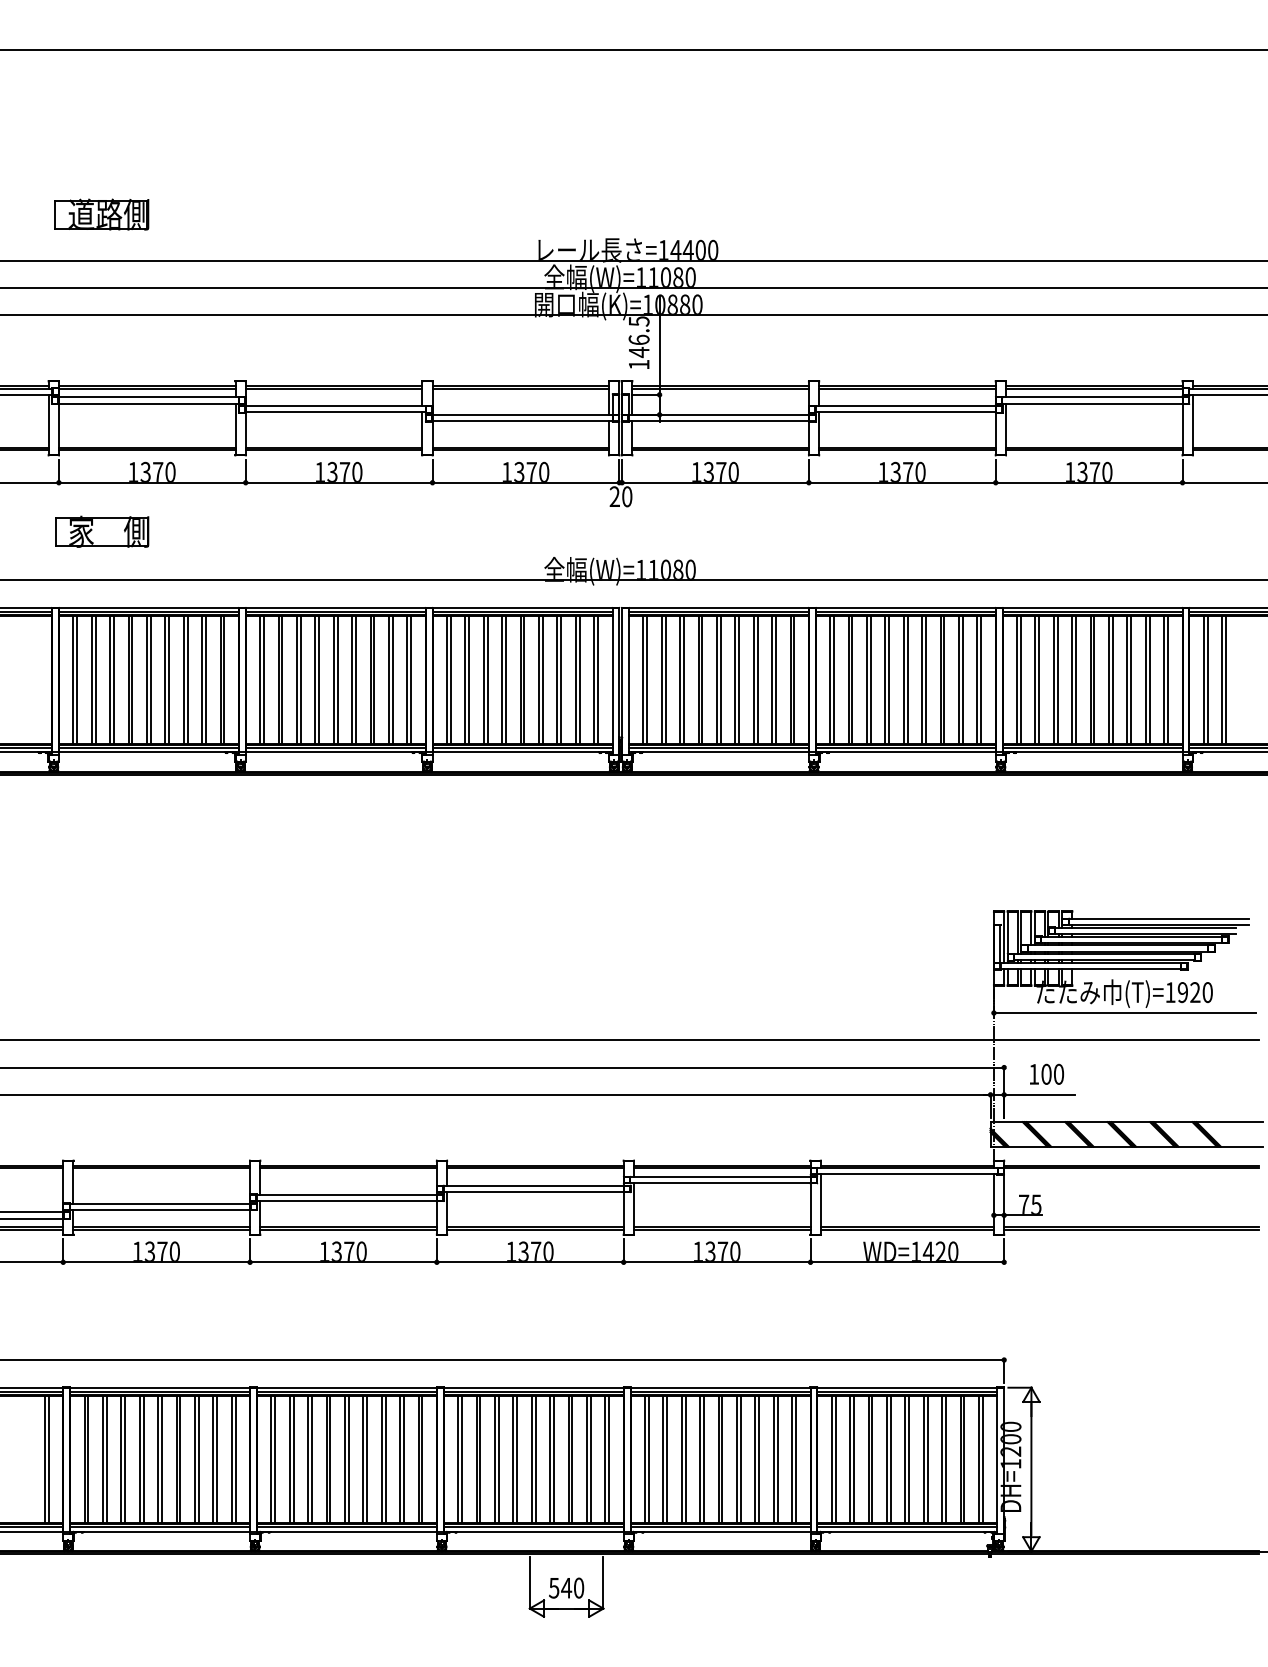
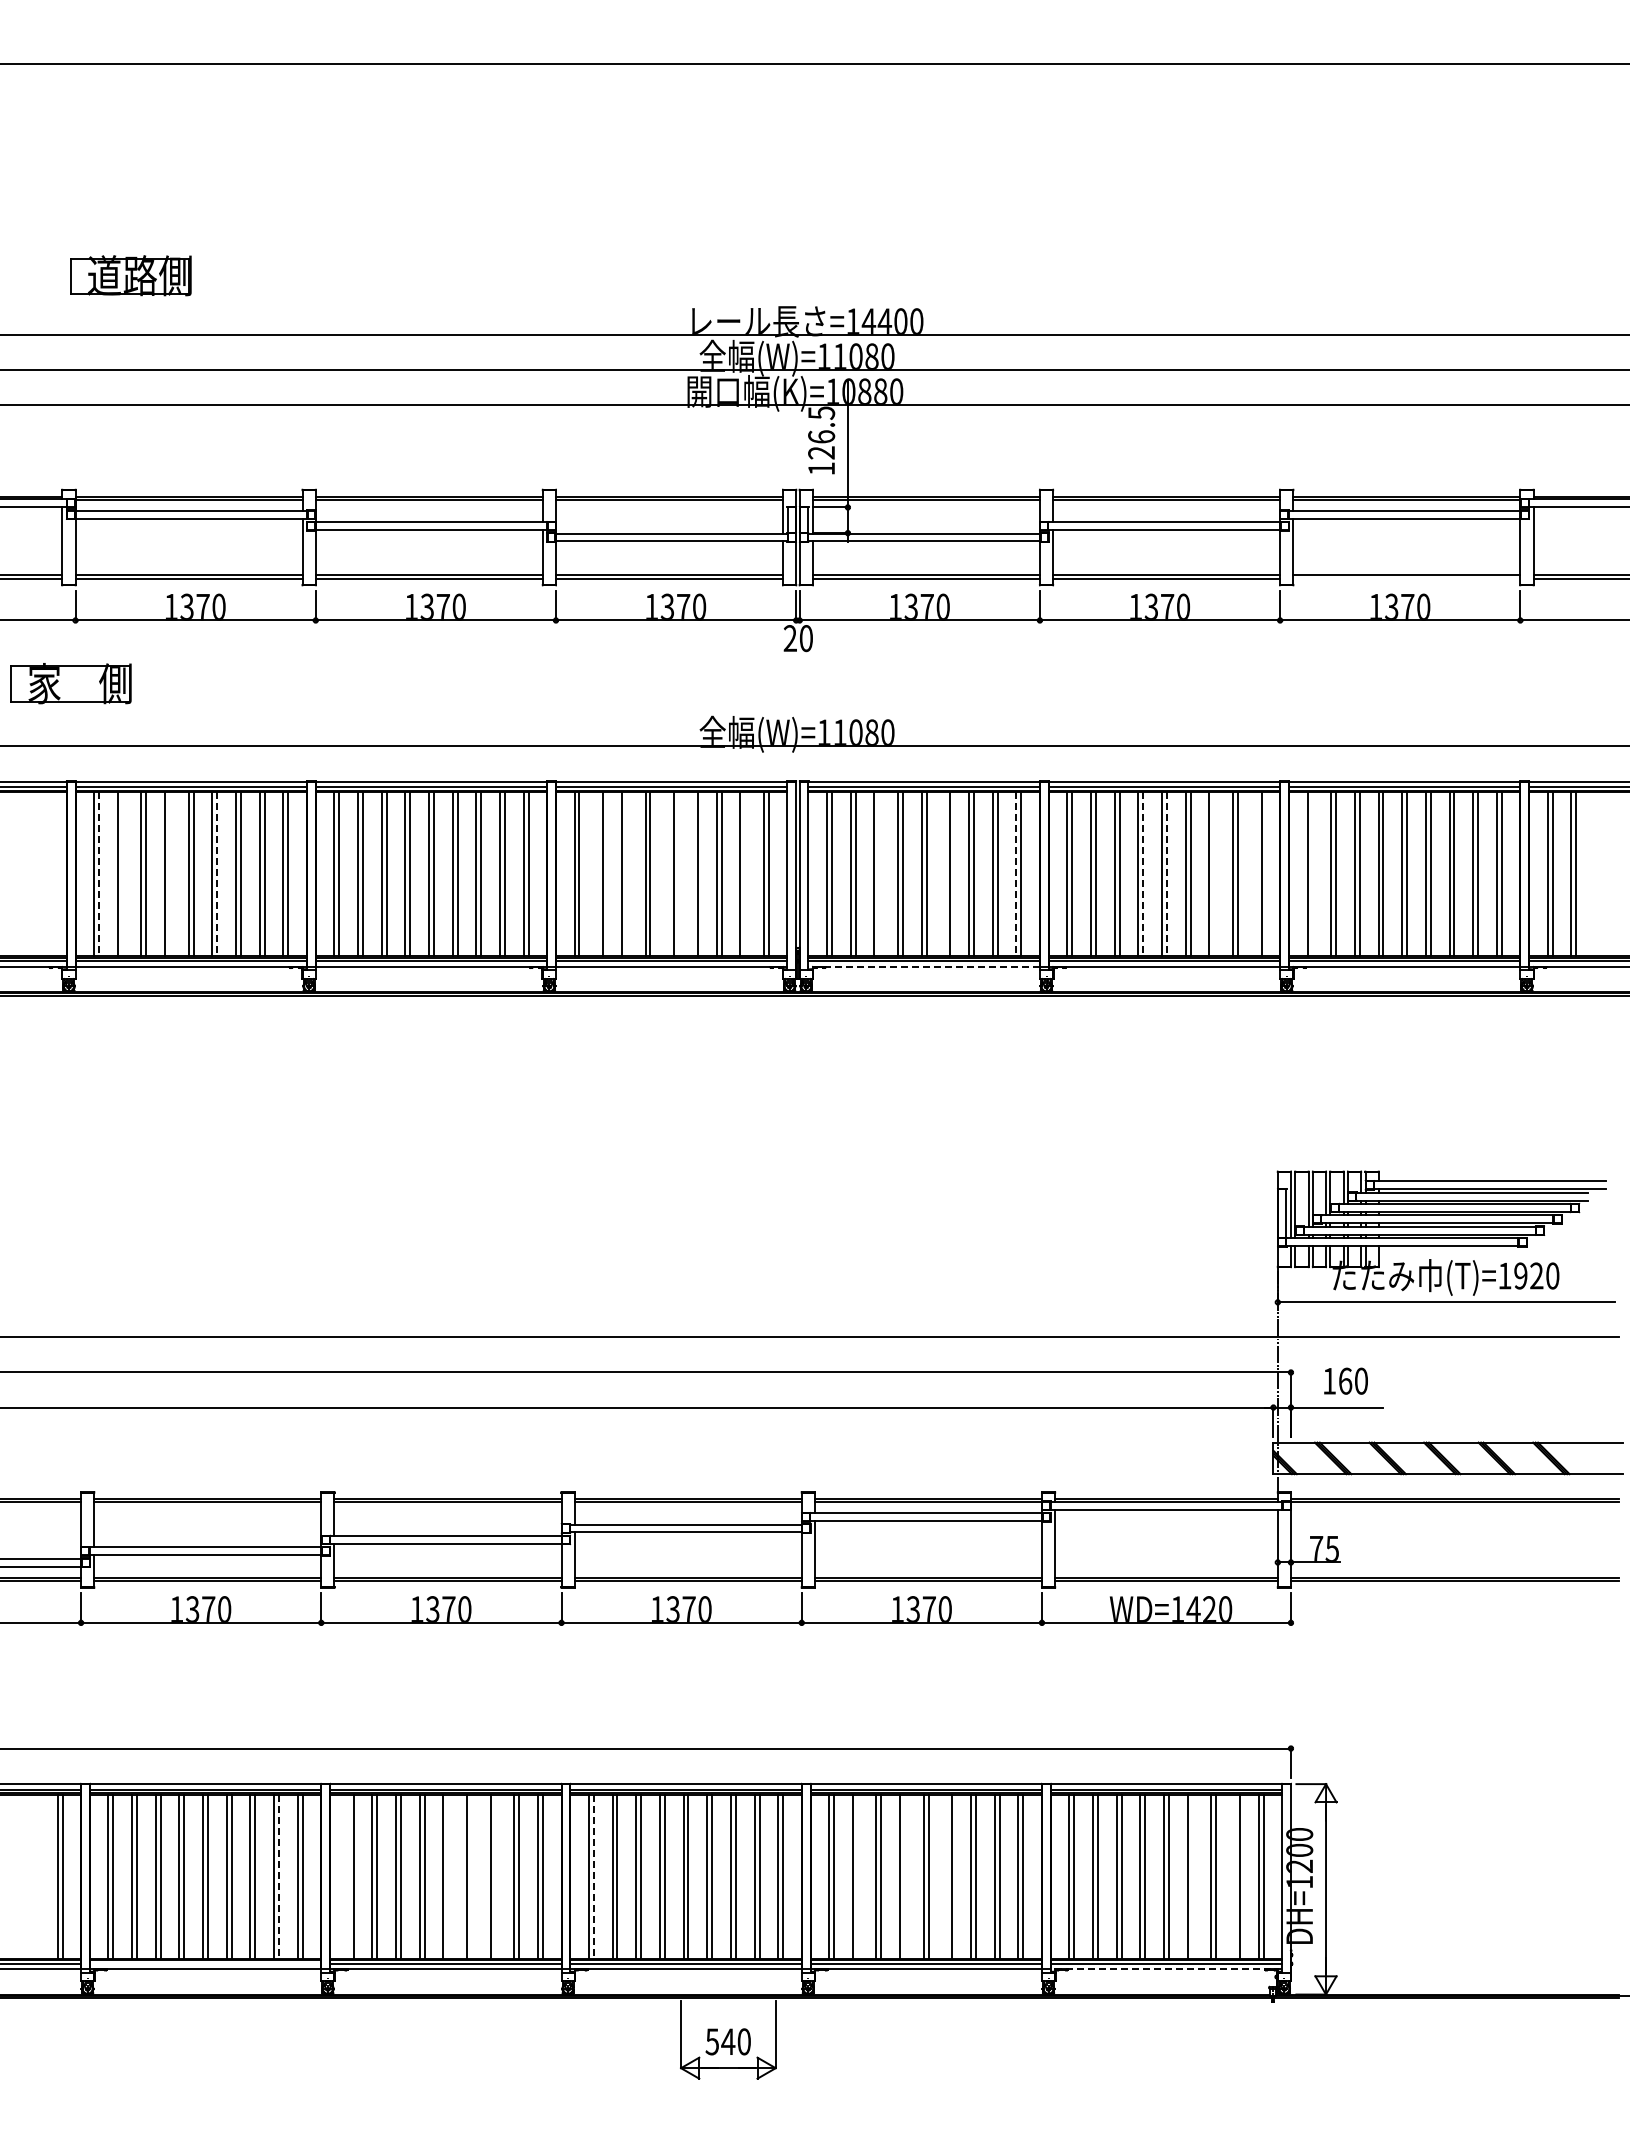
text: (639, 352) -> (821, 452), 146.5 -> 126.5
line: (1094, 450) -> (1406, 578), removed
part: (101, 531) -> (70, 683), moved
line: (77, 680) -> (99, 874), solid -> dashed
line: (95, 680) -> (122, 874), removed
line: (132, 680) -> (170, 874), removed
line: (169, 680) -> (217, 874), solid -> dashed
line: (465, 680) -> (598, 874), removed
line: (487, 680) -> (626, 874), removed
line: (520, 680) -> (669, 874), removed
line: (538, 680) -> (692, 874), removed
line: (579, 680) -> (745, 874), removed
line: (684, 680) -> (879, 874), removed
line: (735, 680) -> (945, 874), removed
line: (790, 680) -> (1016, 874), solid -> dashed
line: (889, 680) -> (1143, 874), solid -> dashed
line: (907, 680) -> (1166, 874), solid -> dashed
line: (944, 680) -> (1214, 874), removed
line: (977, 680) -> (1256, 874), removed
line: (1020, 680) -> (1312, 874), removed
line: (719, 751) -> (924, 966), solid -> dashed
text: (1046, 1073) -> (1345, 1380), 100 -> 160
line: (217, 1459) -> (279, 1876), solid -> dashed
line: (271, 1459) -> (348, 1876), removed
line: (348, 1459) -> (448, 1876), removed
line: (366, 1459) -> (471, 1876), removed
line: (385, 1459) -> (495, 1876), removed
line: (461, 1459) -> (593, 1876), solid -> dashed
line: (667, 1459) -> (857, 1876), removed
line: (704, 1459) -> (905, 1876), removed
line: (737, 1459) -> (947, 1876), removed
line: (927, 1459) -> (1192, 1876), removed
line: (961, 1459) -> (1235, 1876), removed
line: (159, 1527) -> (205, 1963), removed
line: (907, 1531) -> (1166, 1969), solid -> dashed

